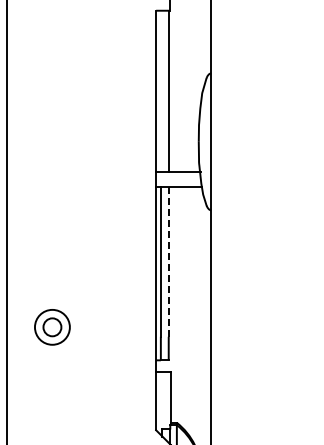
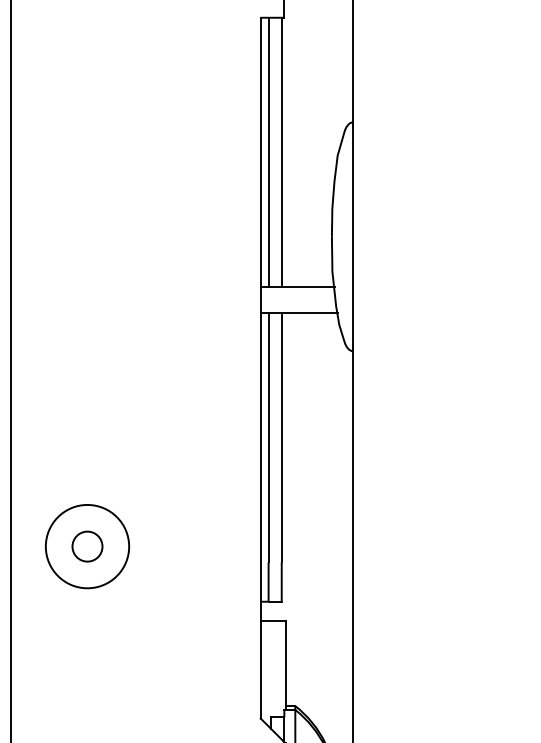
line: (160, 90) -> (267, 151), added
line: (168, 262) -> (281, 438), dashed -> solid
circle: (52, 327) -> (87, 546), size x1.43

